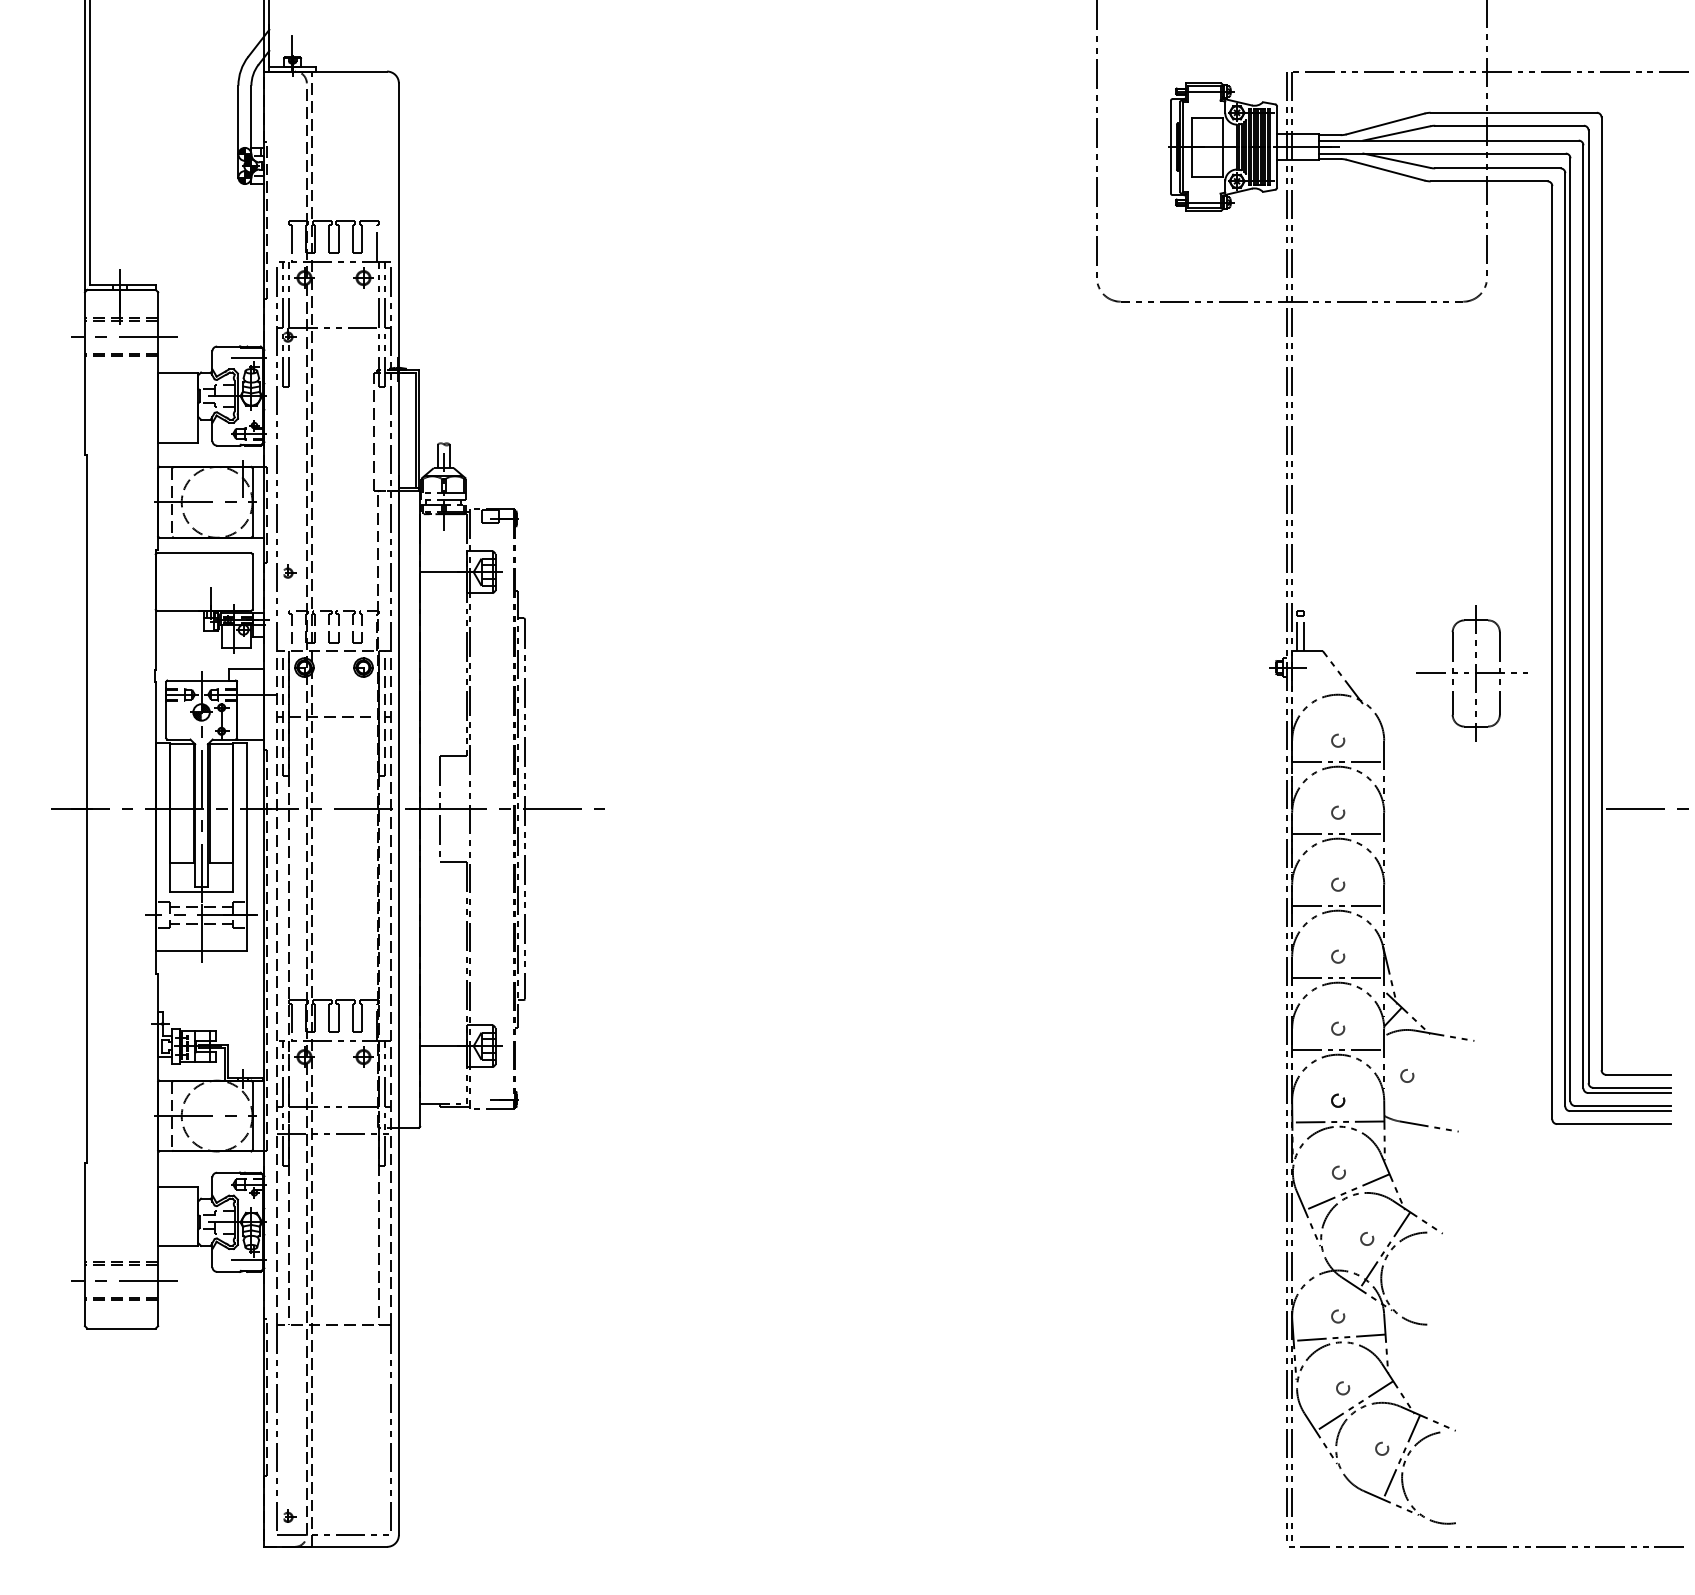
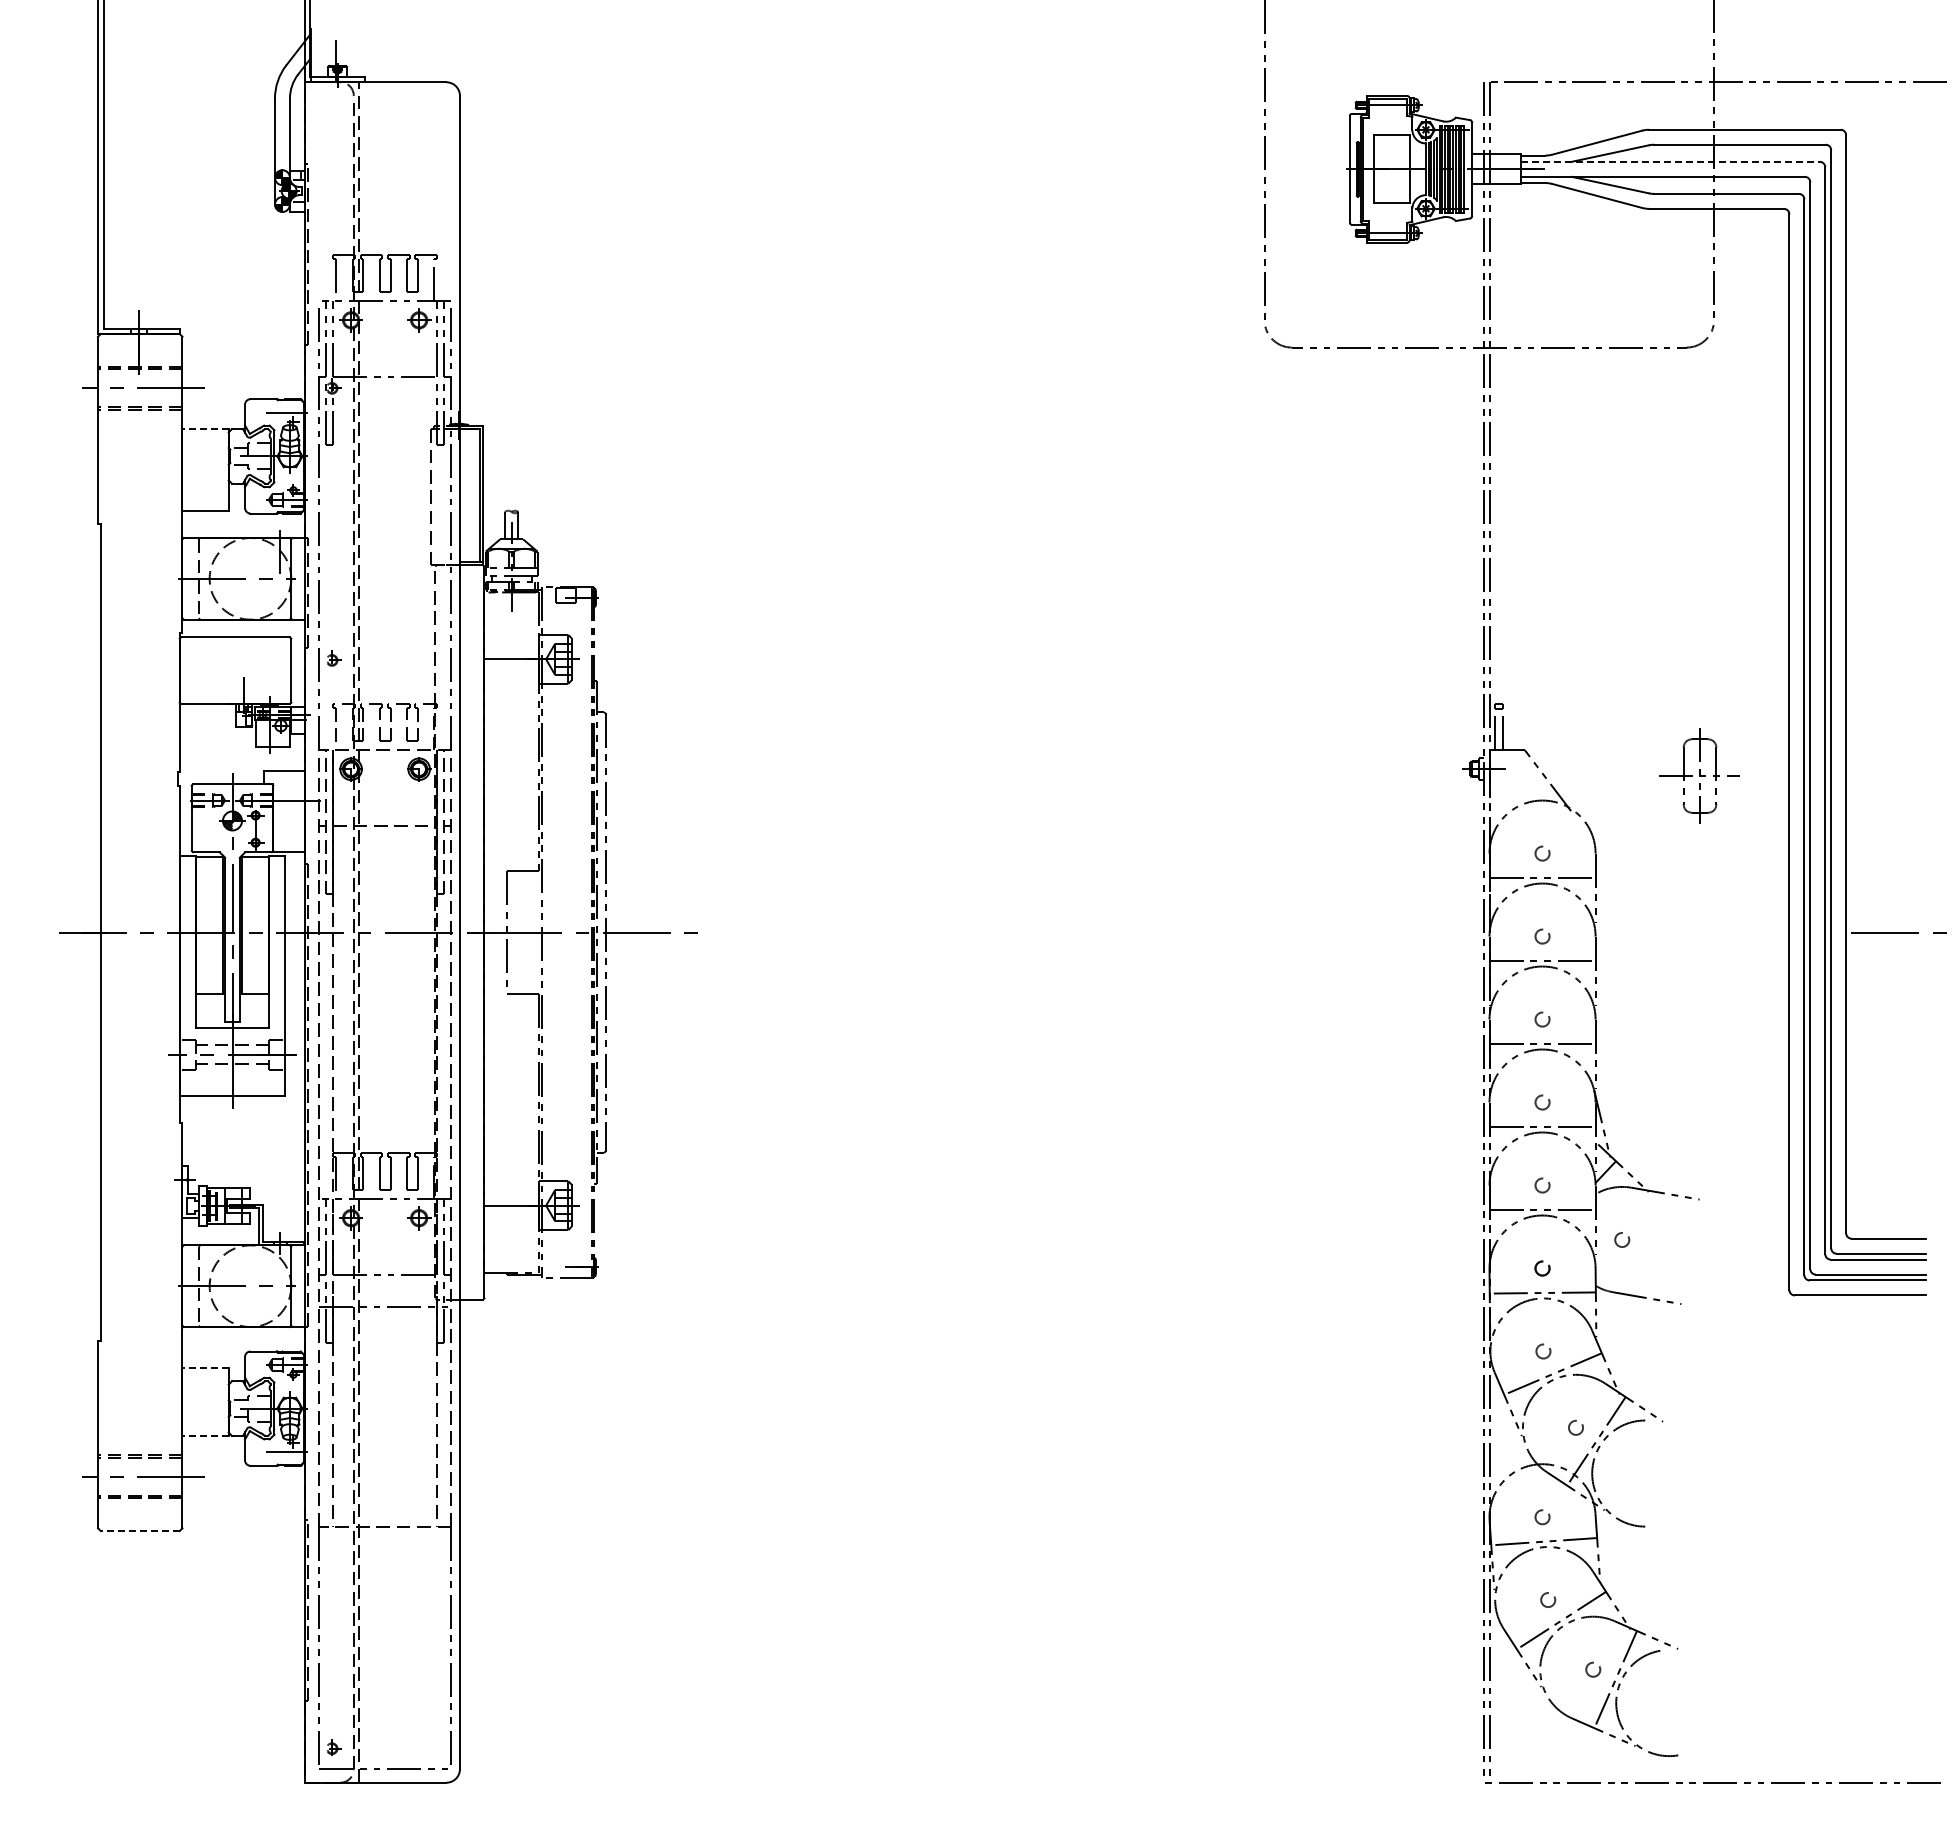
line: (1449, 140) -> (1670, 161), solid -> dashed
line: (178, 372) -> (205, 429), solid -> dashed
part: (1472, 672) -> (1697, 775), size x0.6
line: (178, 1186) -> (205, 1367), solid -> dashed
line: (178, 1245) -> (205, 1435), solid -> dashed
line: (120, 1328) -> (139, 1531), solid -> dashed

